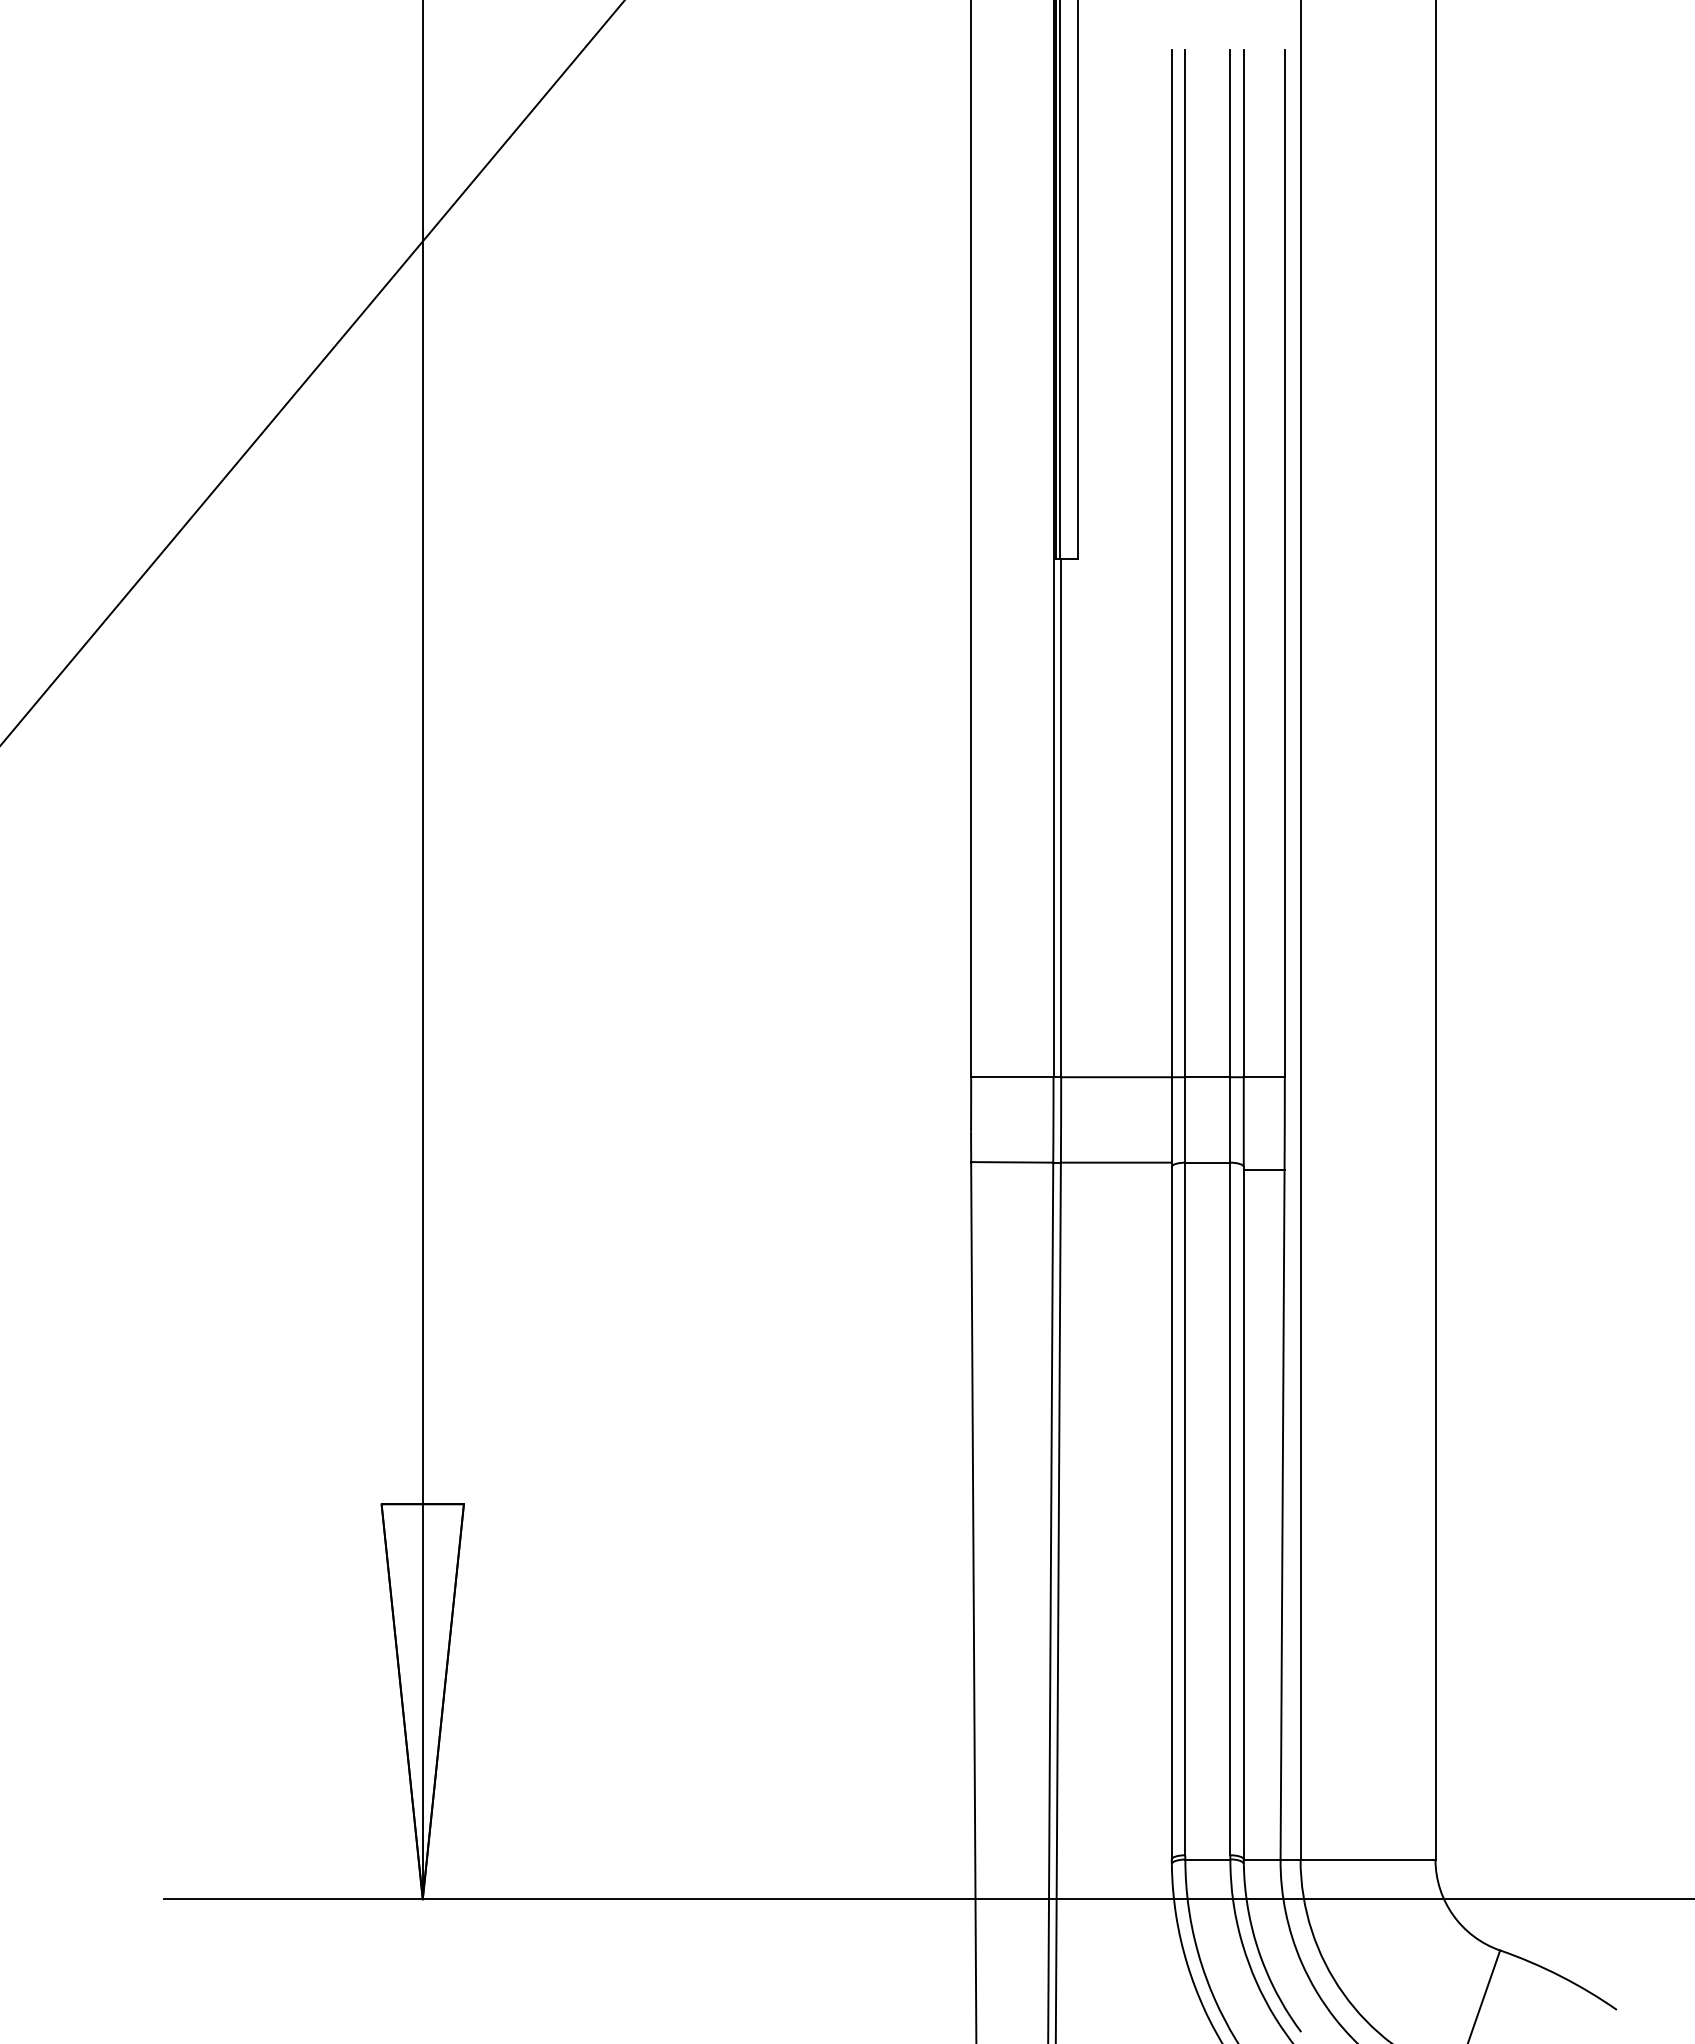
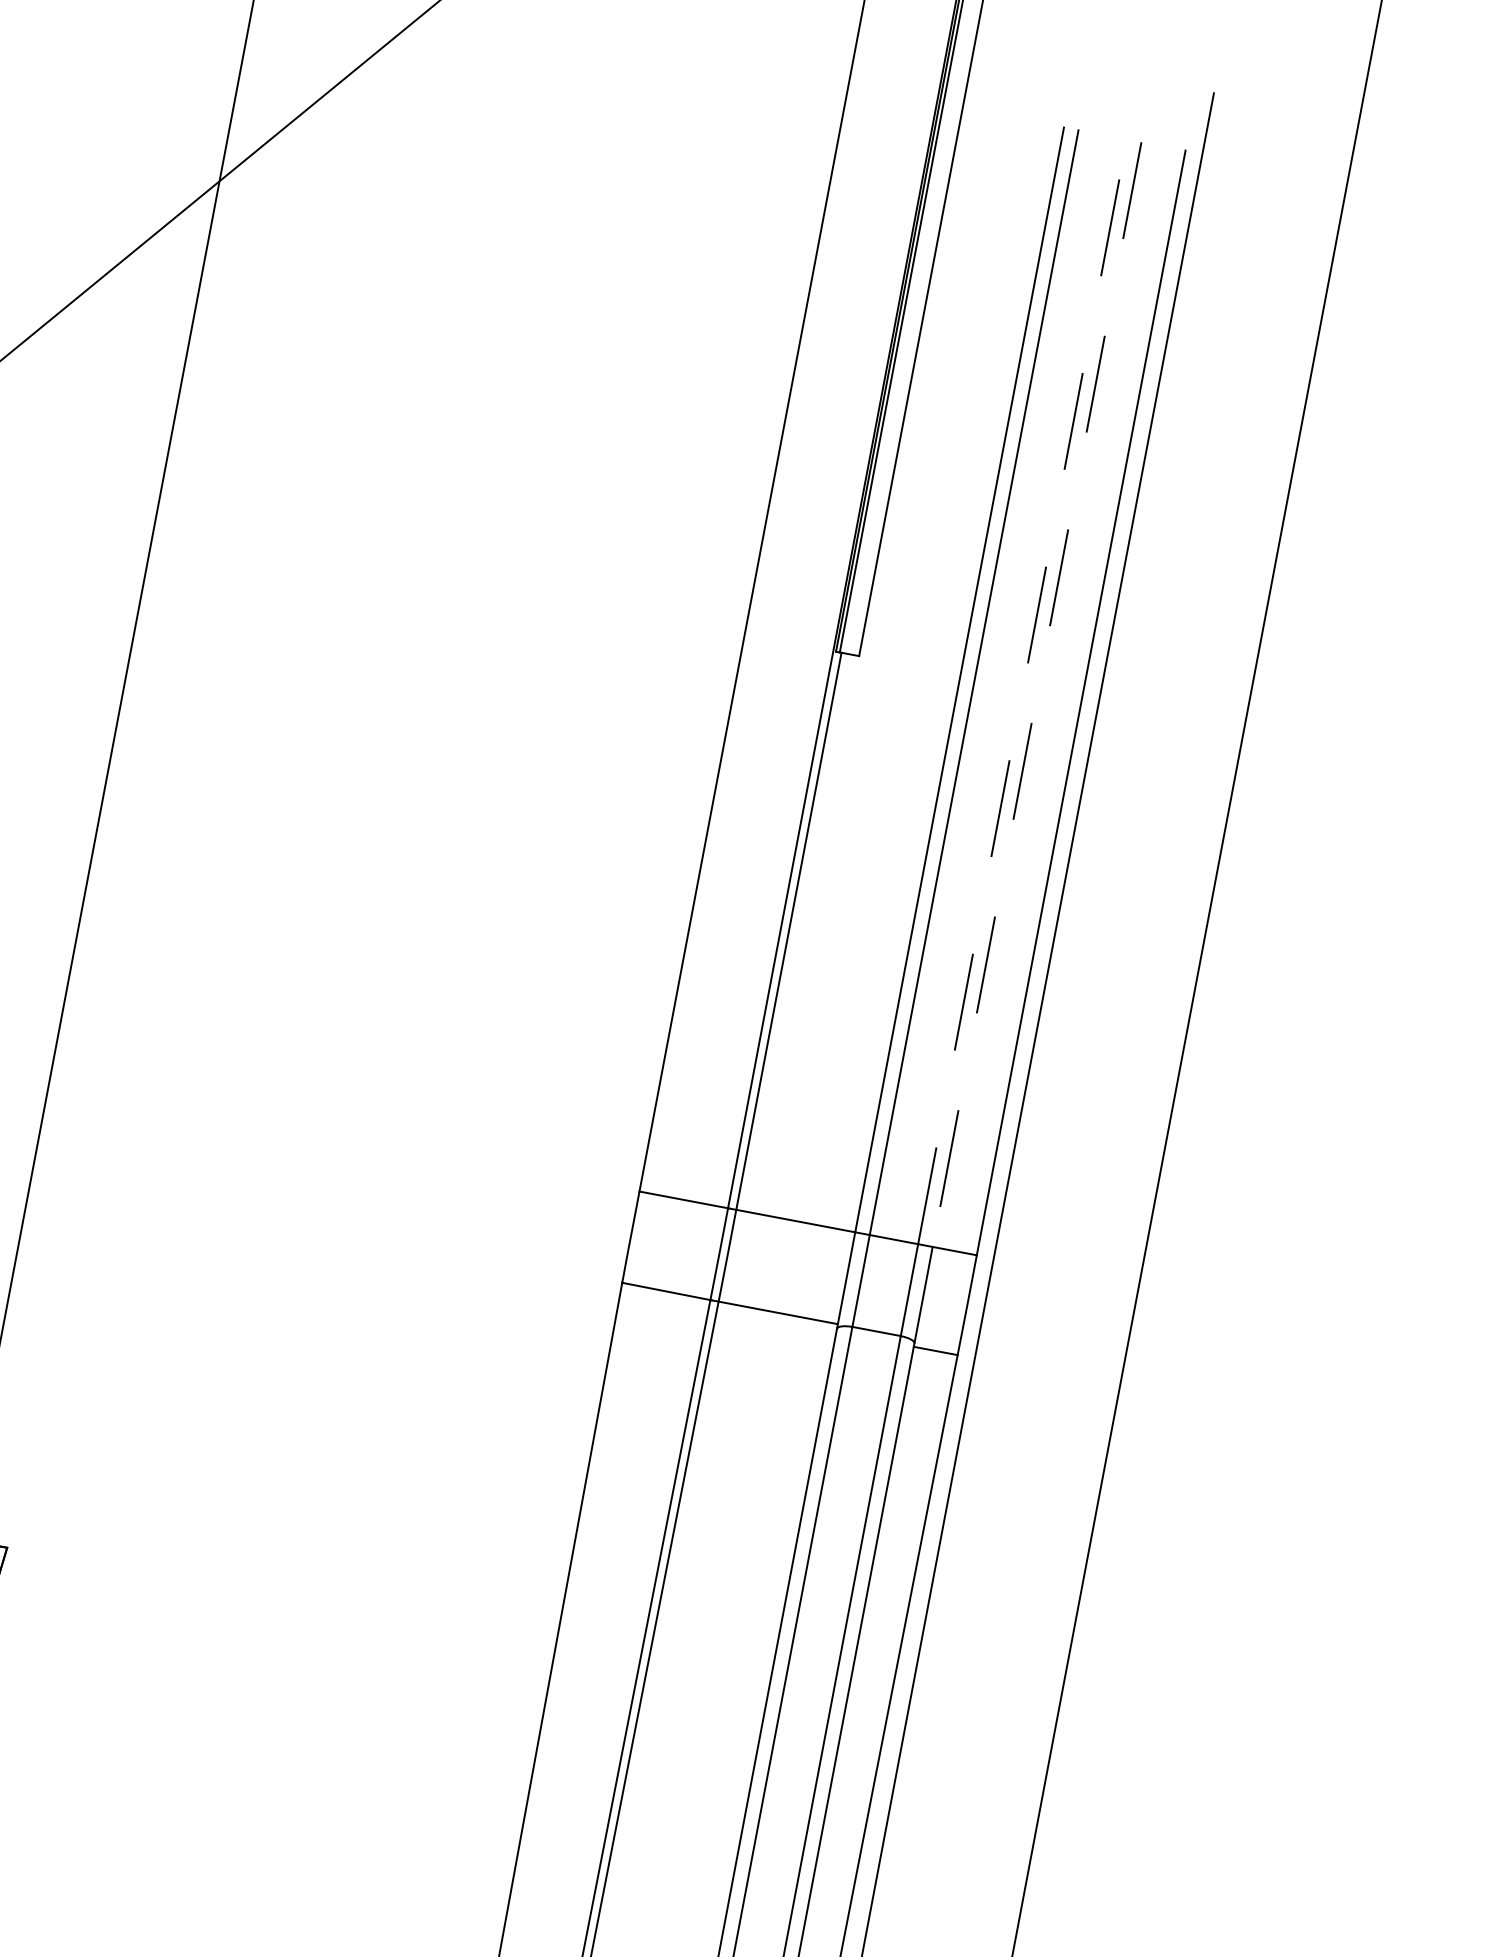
line: (1230, 563) -> (1022, 691), solid -> dashed
line: (1243, 563) -> (1036, 694), solid -> dashed

